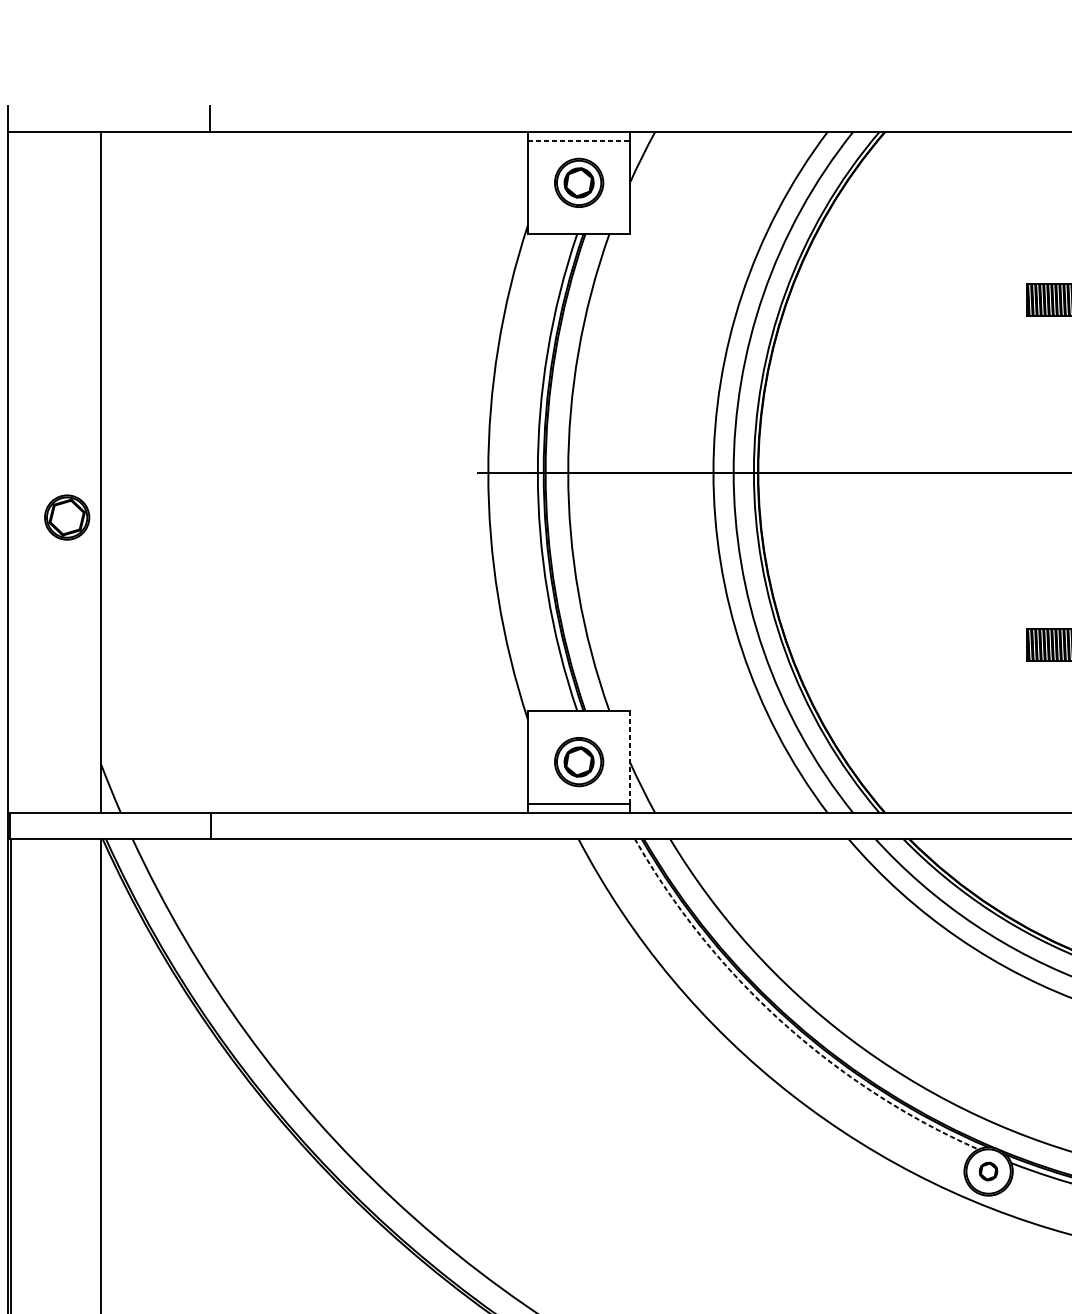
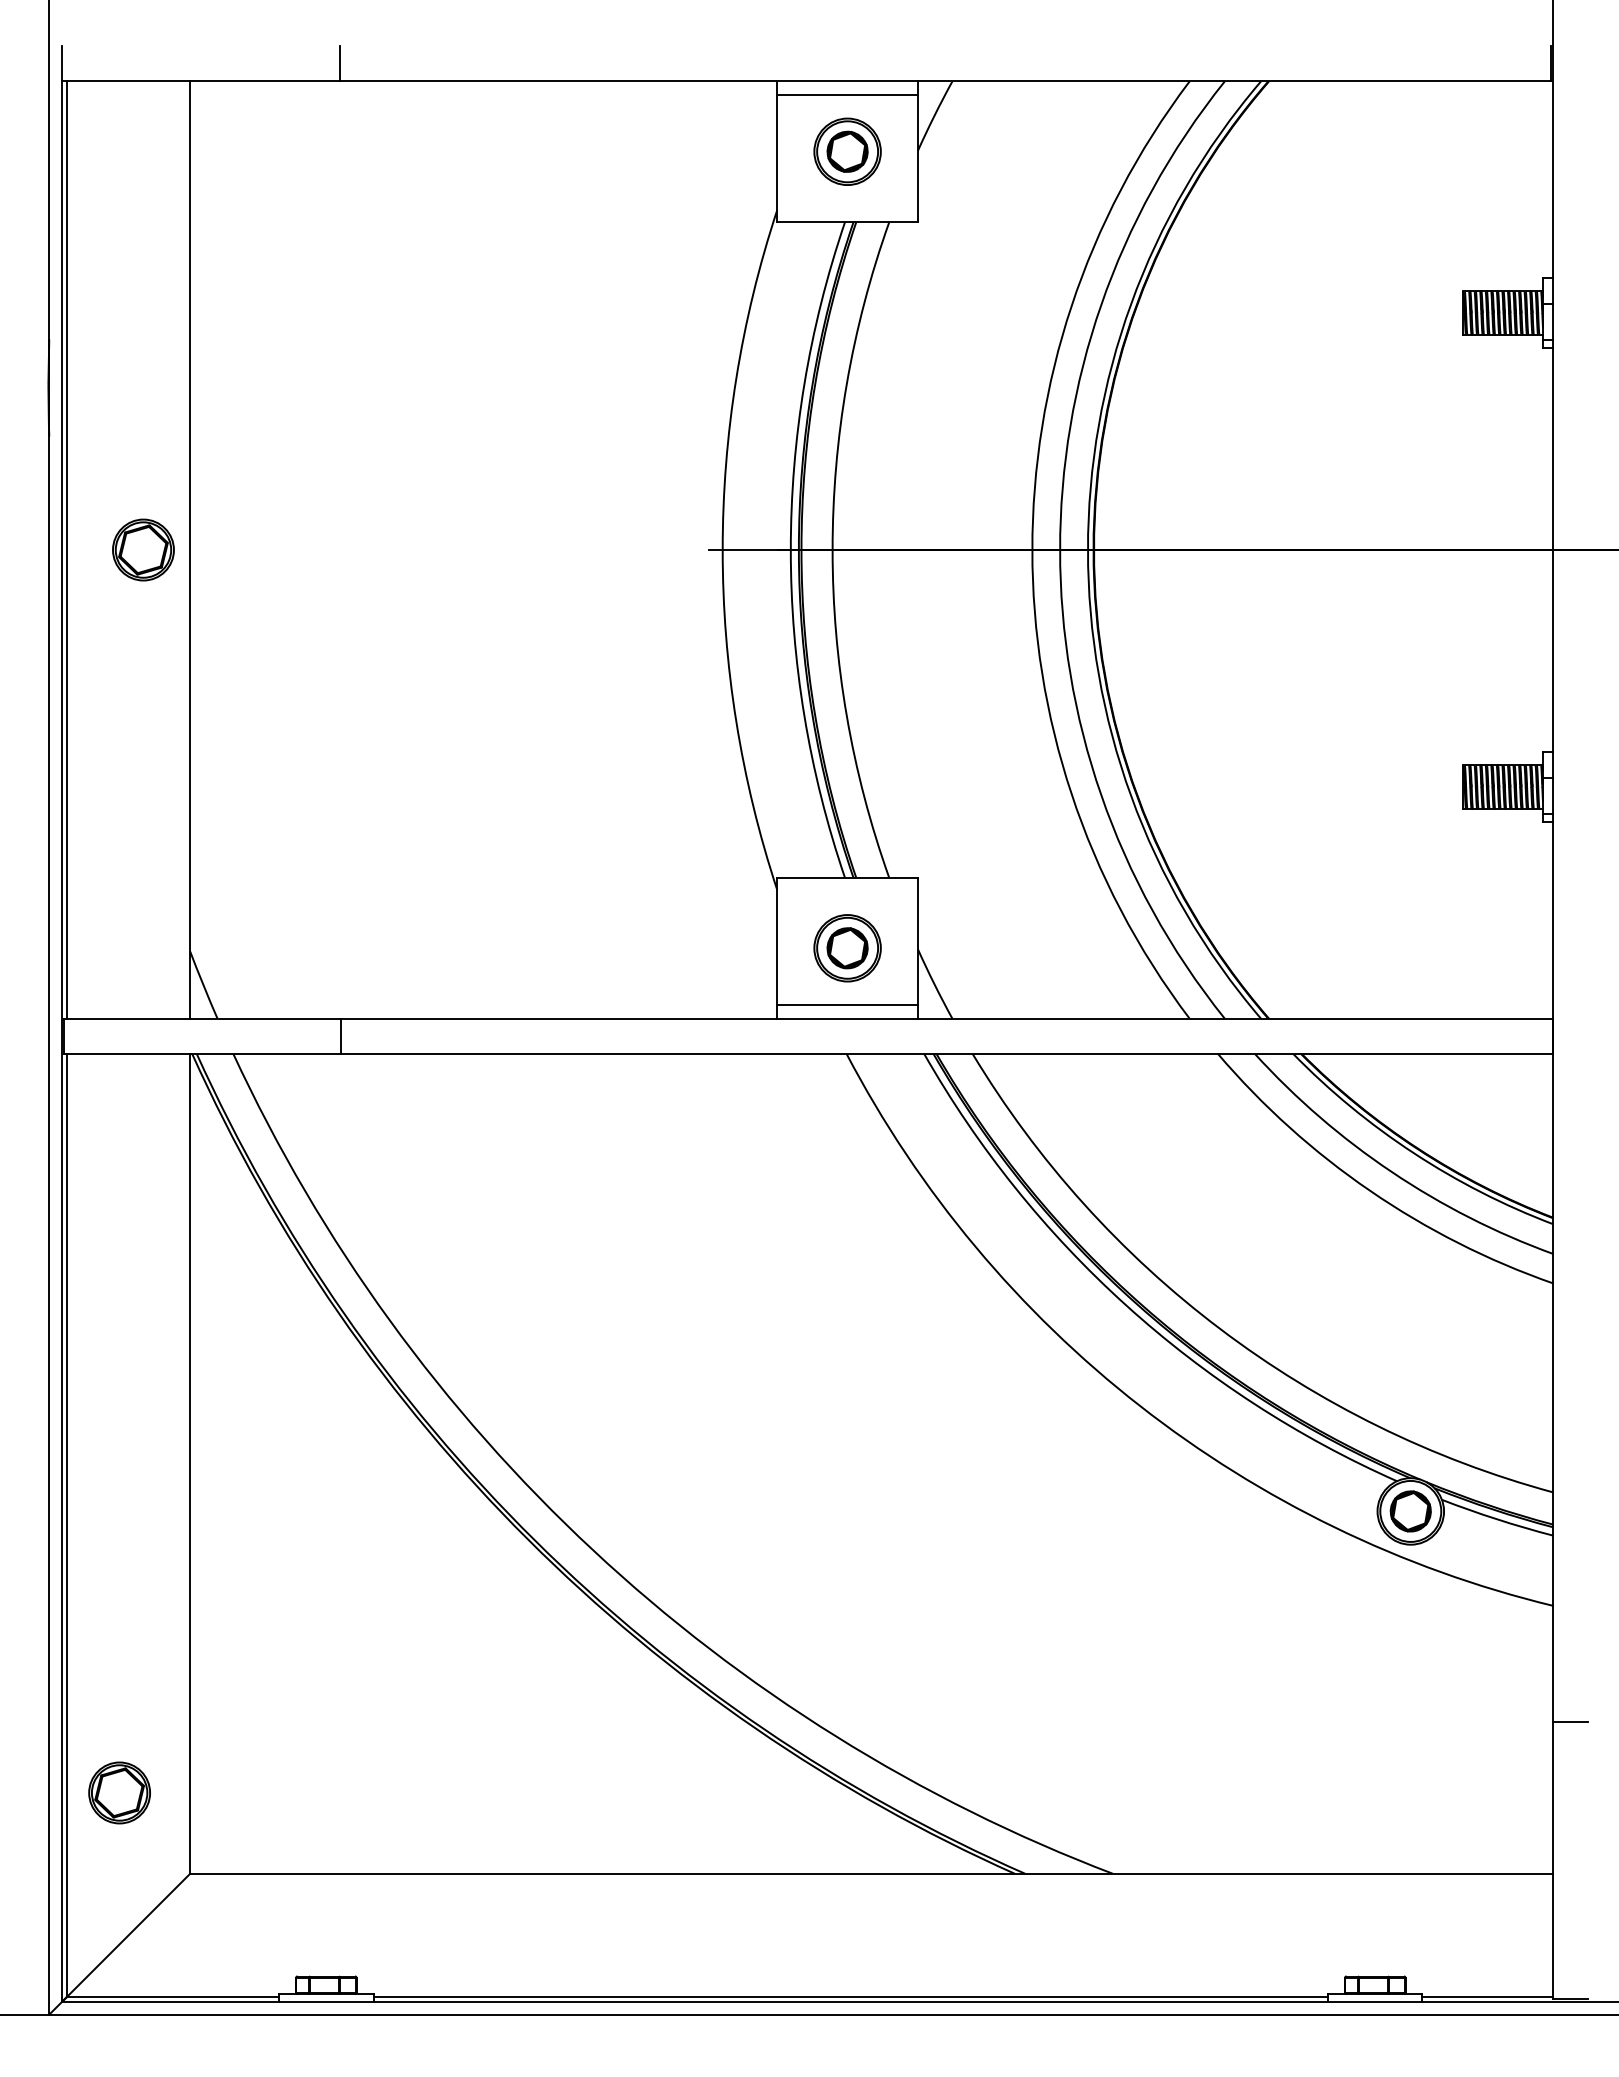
line: (579, 141) -> (848, 94), dashed -> solid
line: (11, 472) -> (66, 549), added
part: (67, 517) -> (143, 549), moved
line: (630, 757) -> (918, 941), dashed -> solid
arc: (781, 1021) -> (1126, 1305), dashed -> solid
part: (988, 1171) -> (1410, 1511), size x1.67

